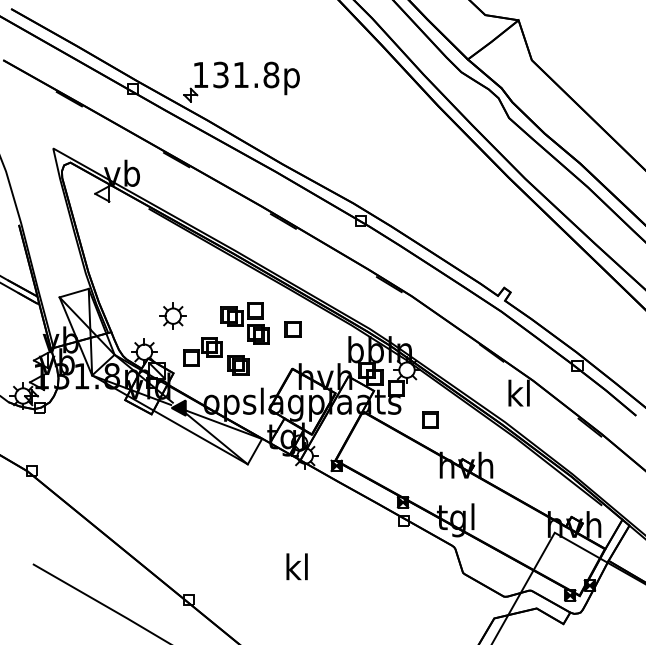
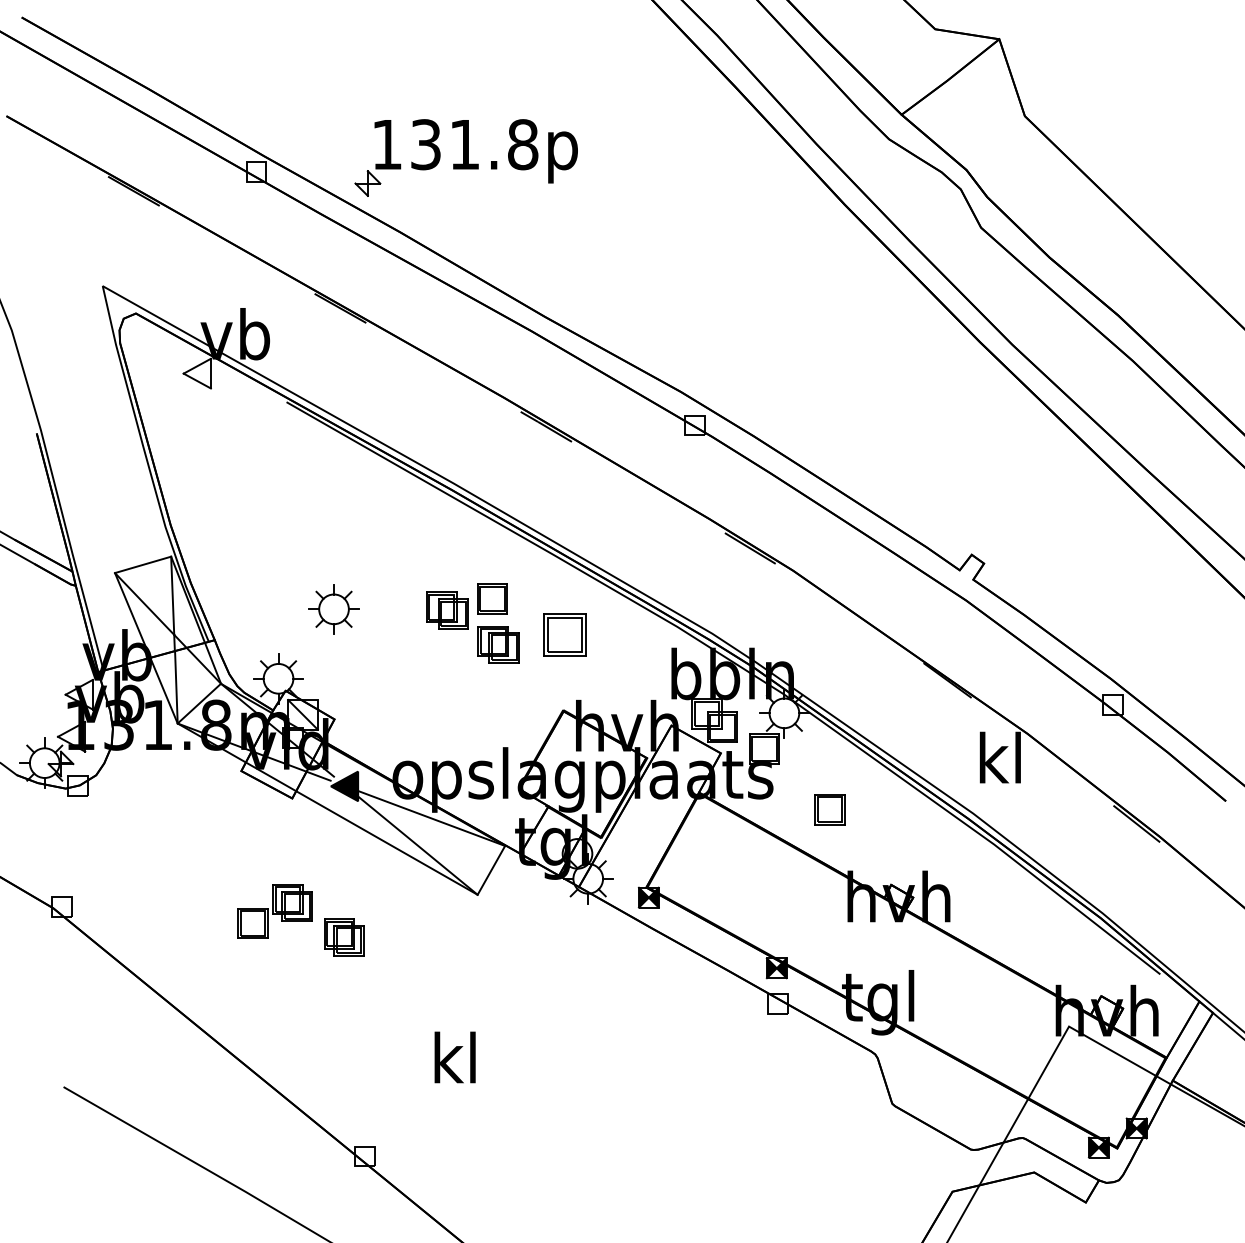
part: (292, 329) -> (563, 634), size x1.4
part: (216, 356) -> (301, 920), moved
text: (296, 566) -> (453, 1056), moved

